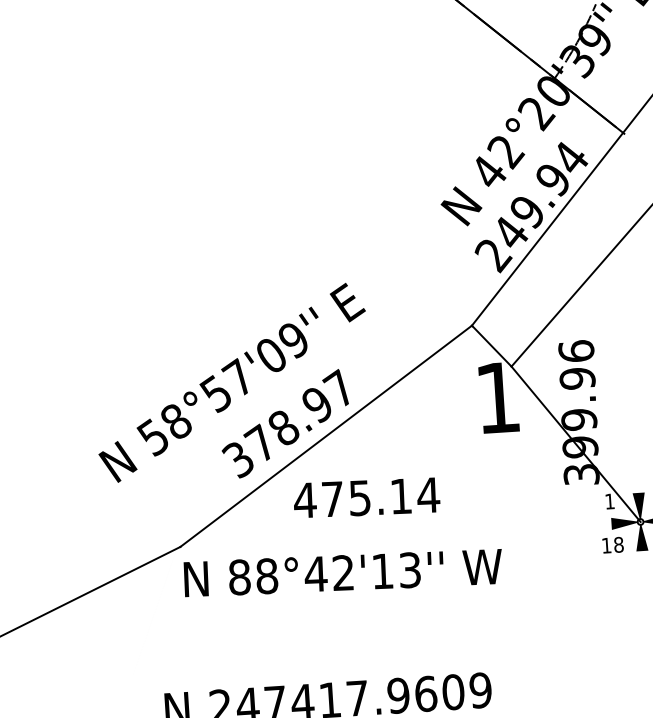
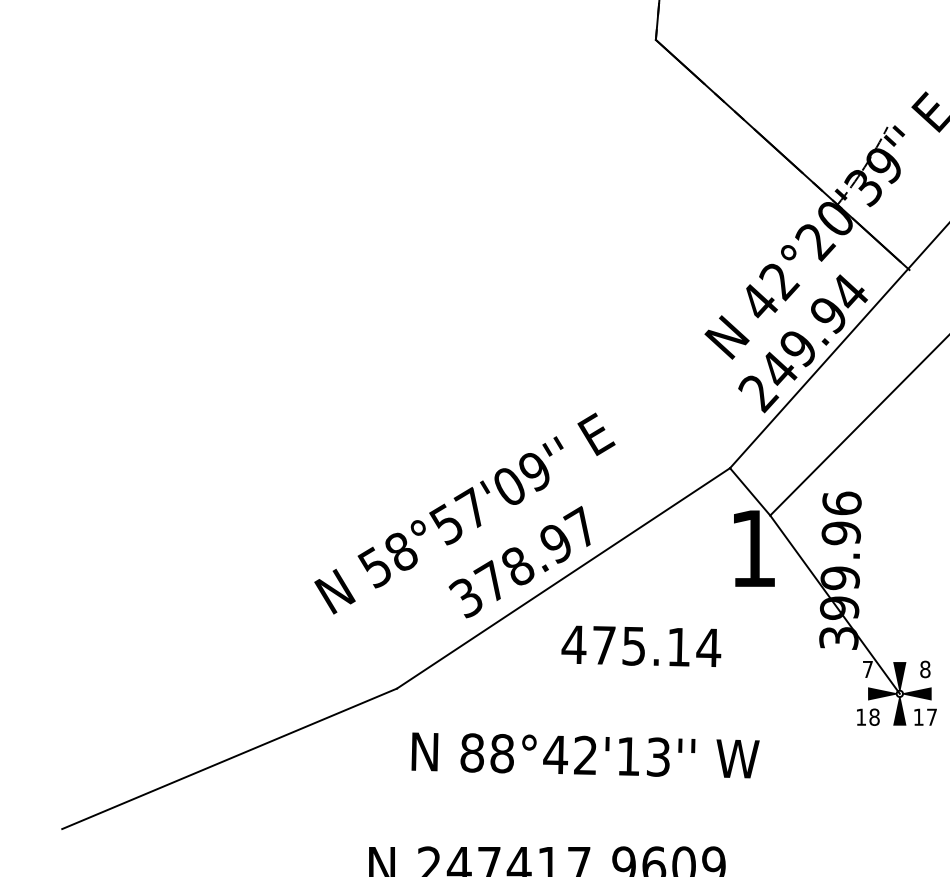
text: (366, 497) -> (641, 645), moved
text: (609, 501) -> (867, 669), 1 -> 7
text: (343, 573) -> (585, 755), moved

